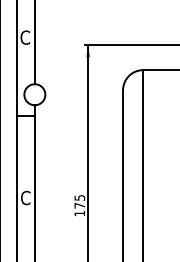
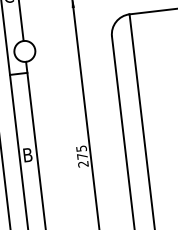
text: (25, 197) -> (27, 154), C -> B
text: (79, 213) -> (83, 164), 175 -> 275

